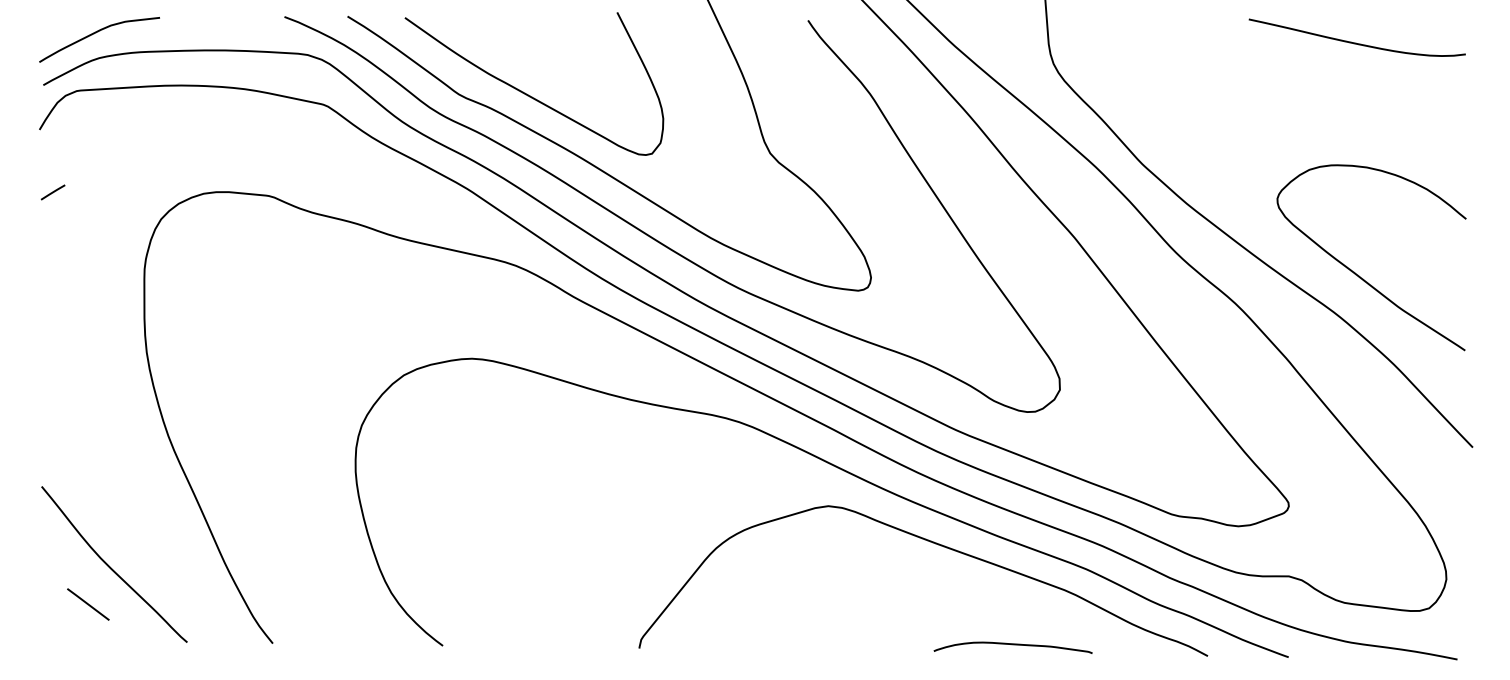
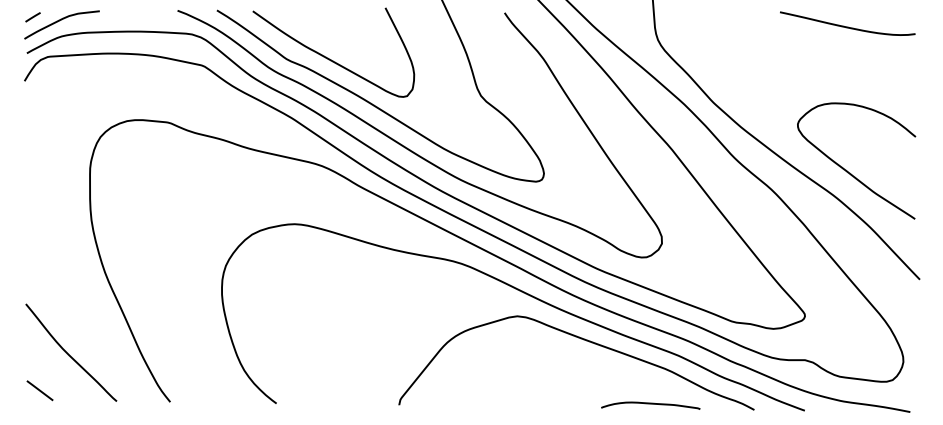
line: (52, 192) -> (32, 17), moved
line: (87, 604) -> (39, 390), moved
curve: (1012, 645) -> (650, 404), moved

